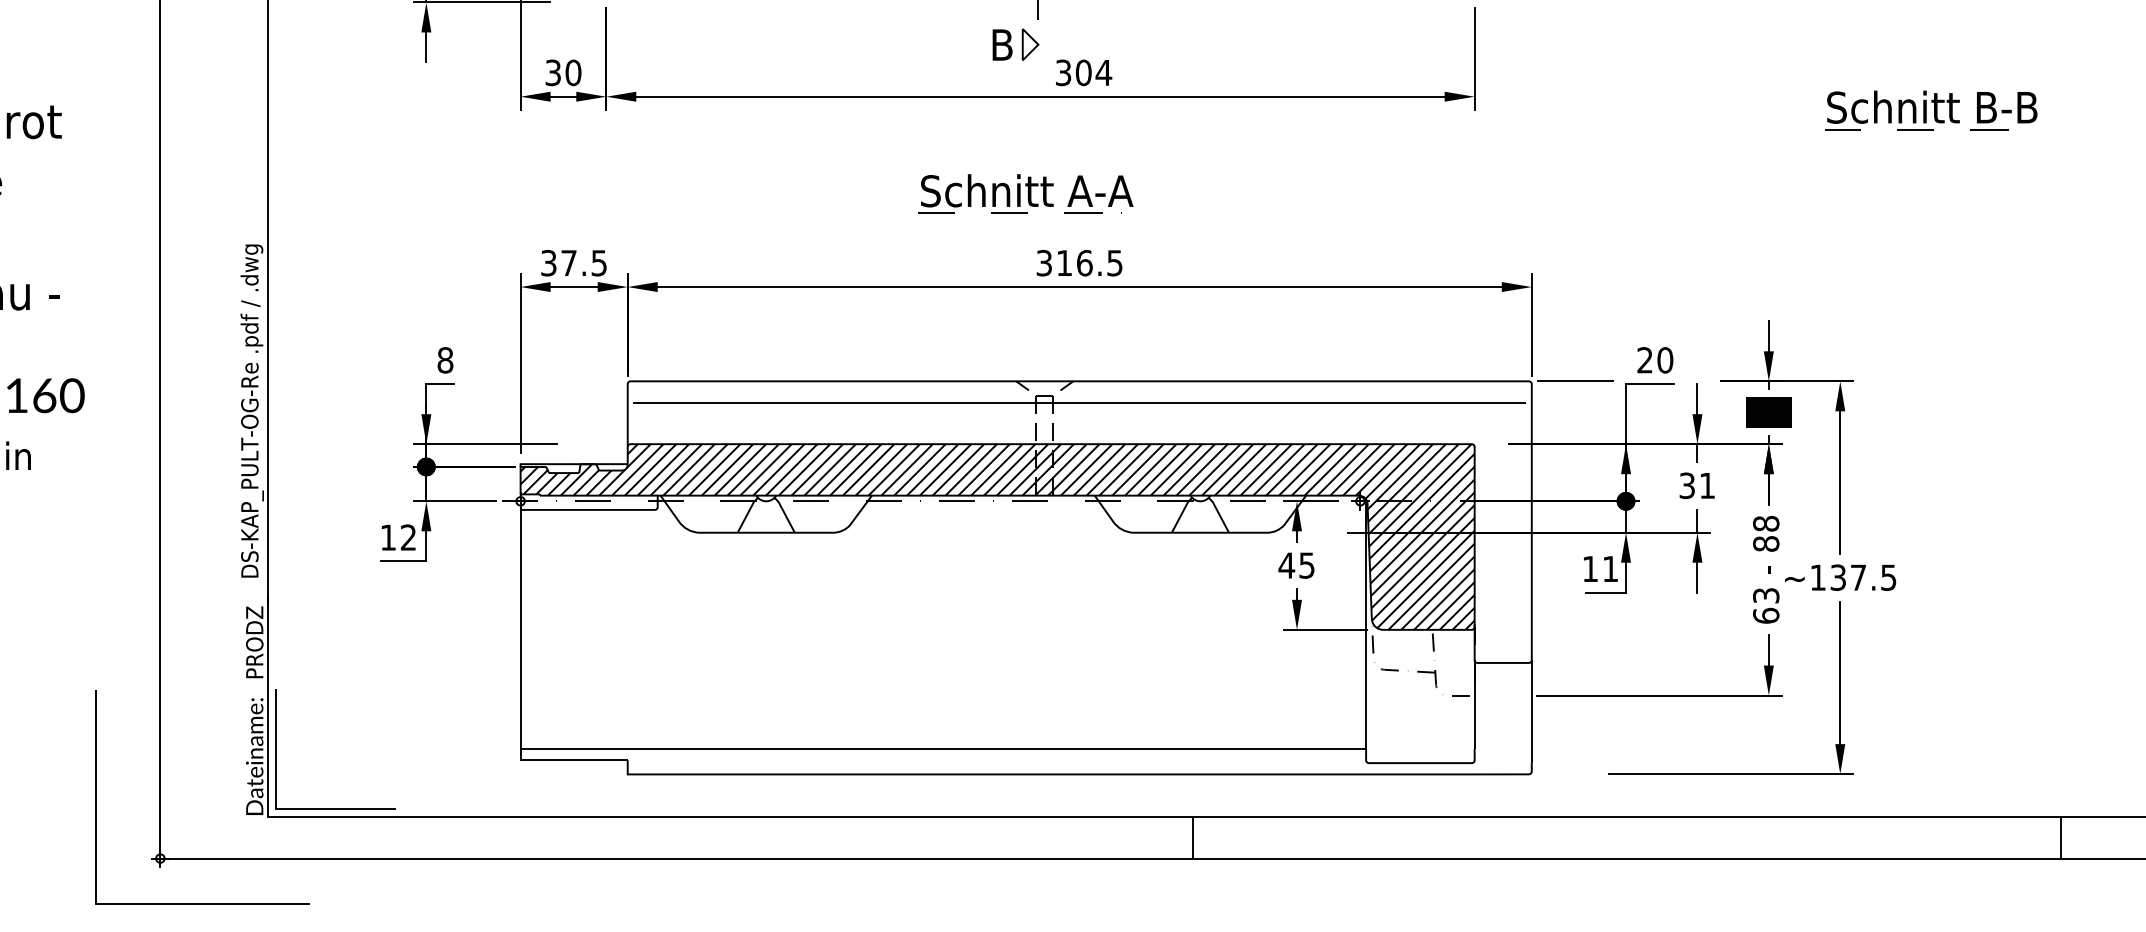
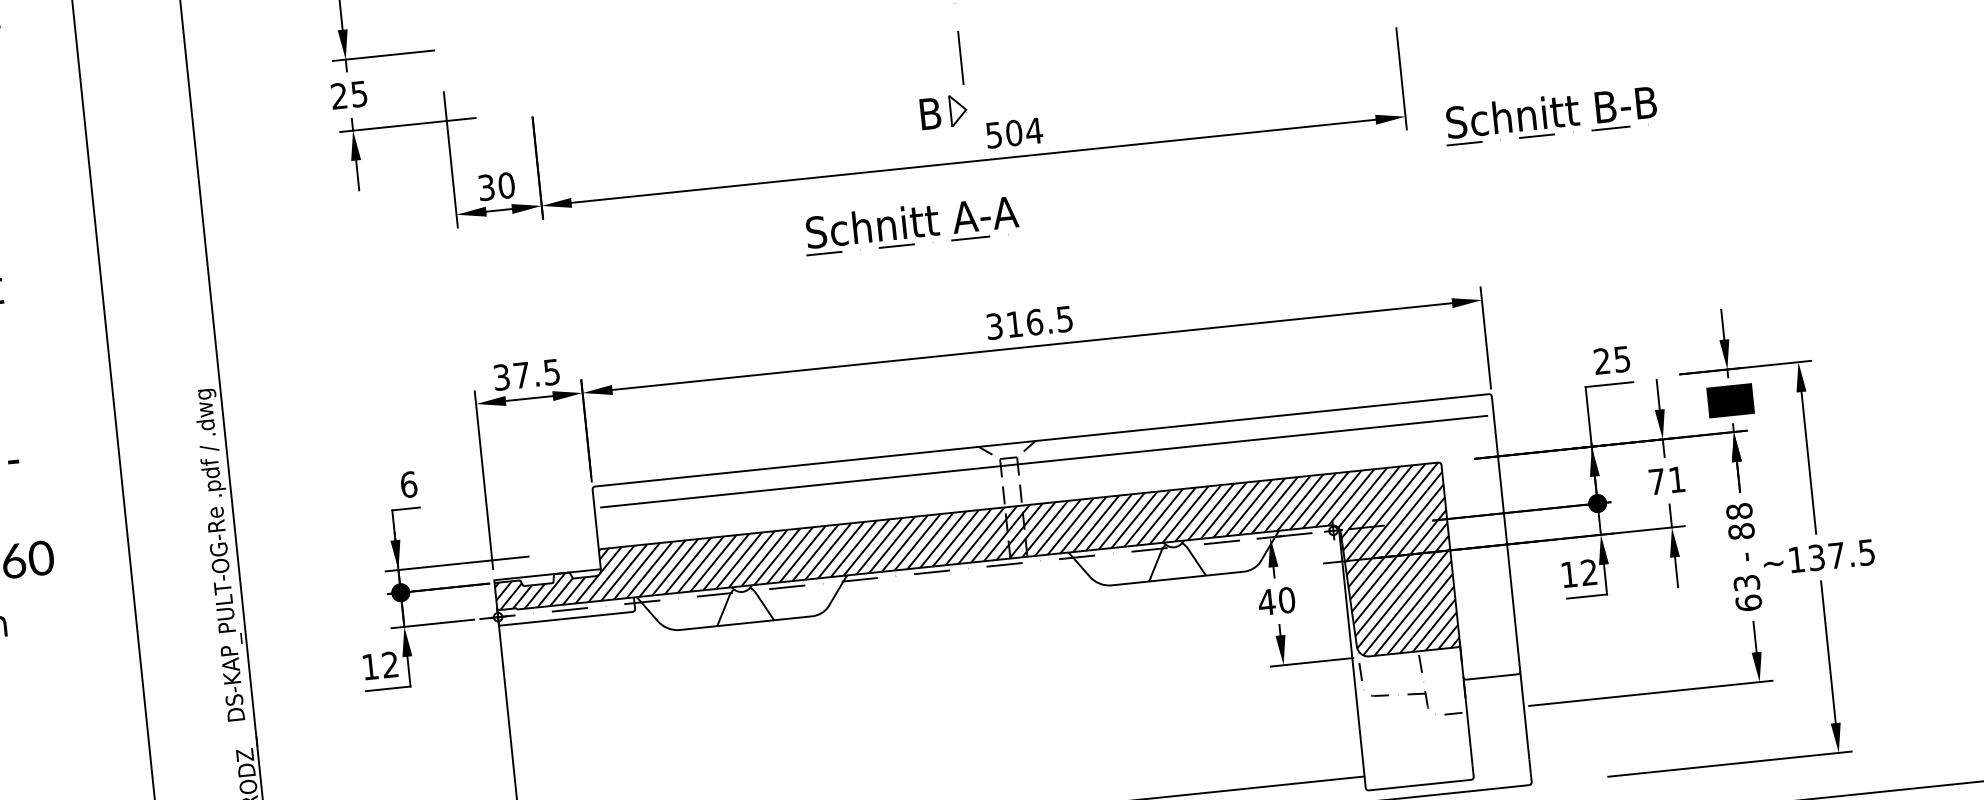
text: (1063, 72) -> (994, 134), 304 -> 504
part: (1931, 110) -> (1551, 115), moved
part: (1025, 193) -> (910, 224), moved
text: (445, 360) -> (408, 484), 8 -> 6
text: (1665, 360) -> (1622, 359), 20 -> 25
line: (1575, 381) -> (1535, 389), removed
text: (1686, 485) -> (1656, 481), 31 -> 71
text: (1306, 565) -> (1286, 600), 45 -> 40
text: (1610, 568) -> (1589, 571), 11 -> 12

